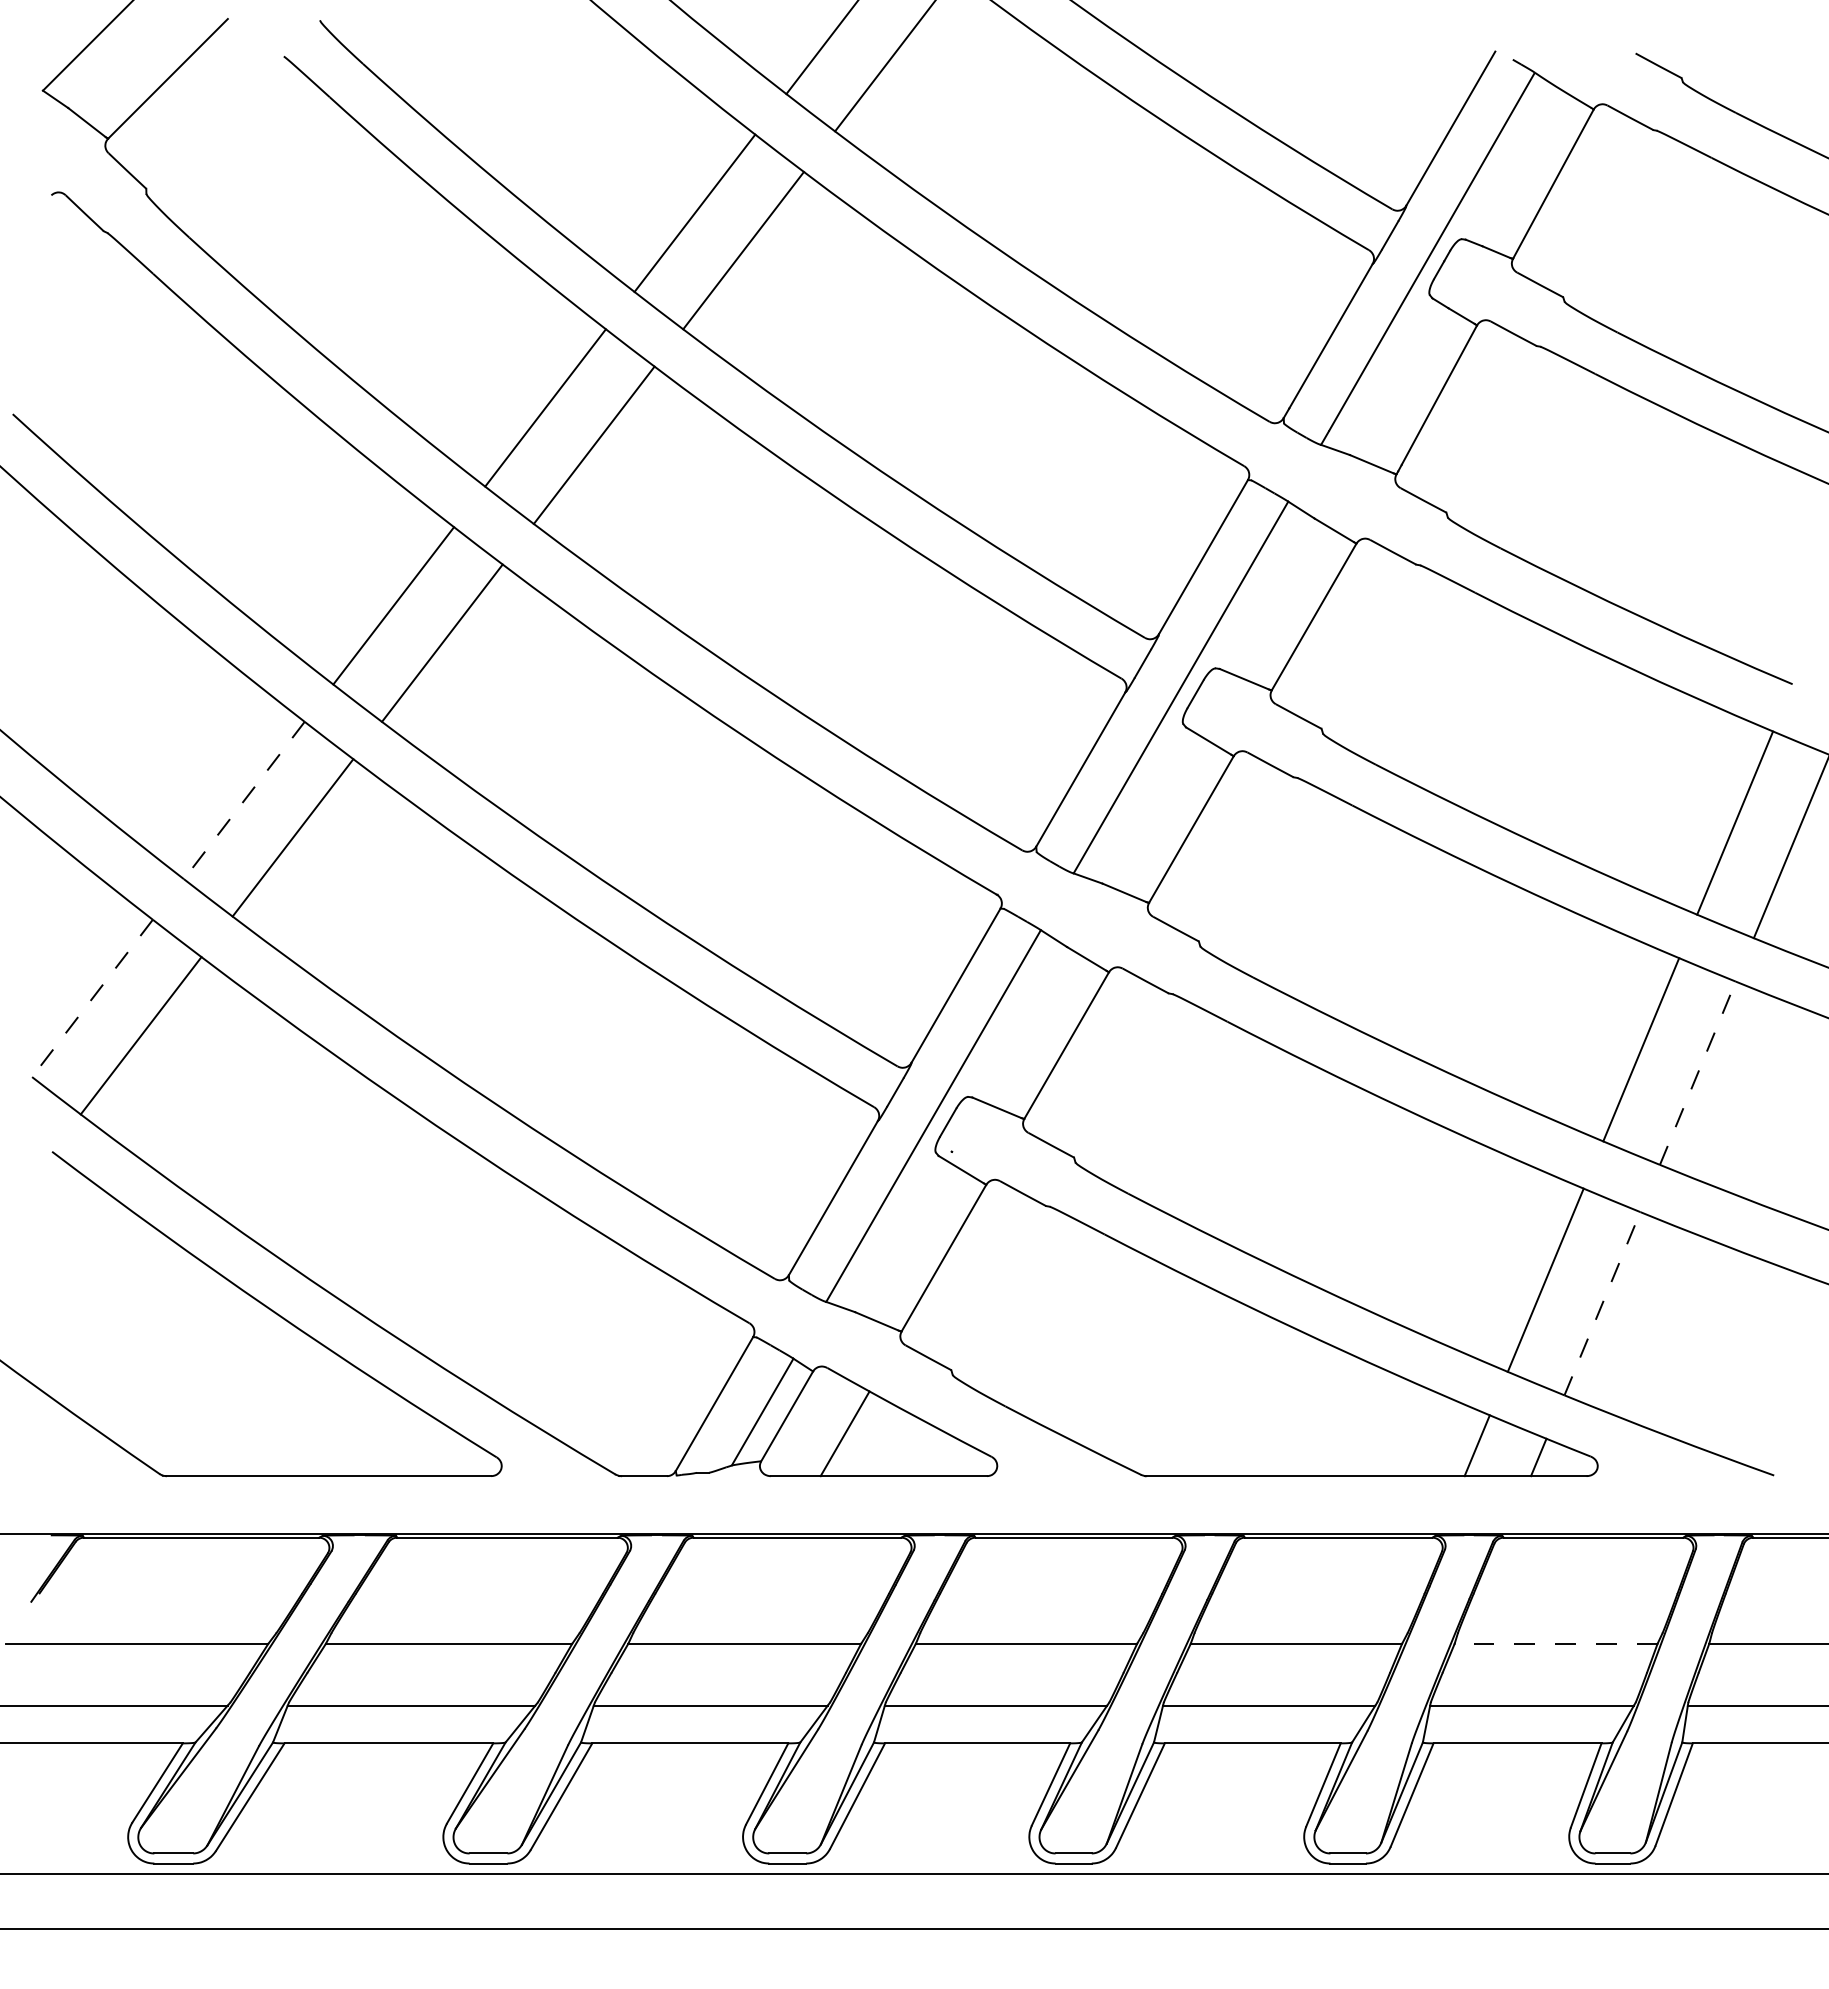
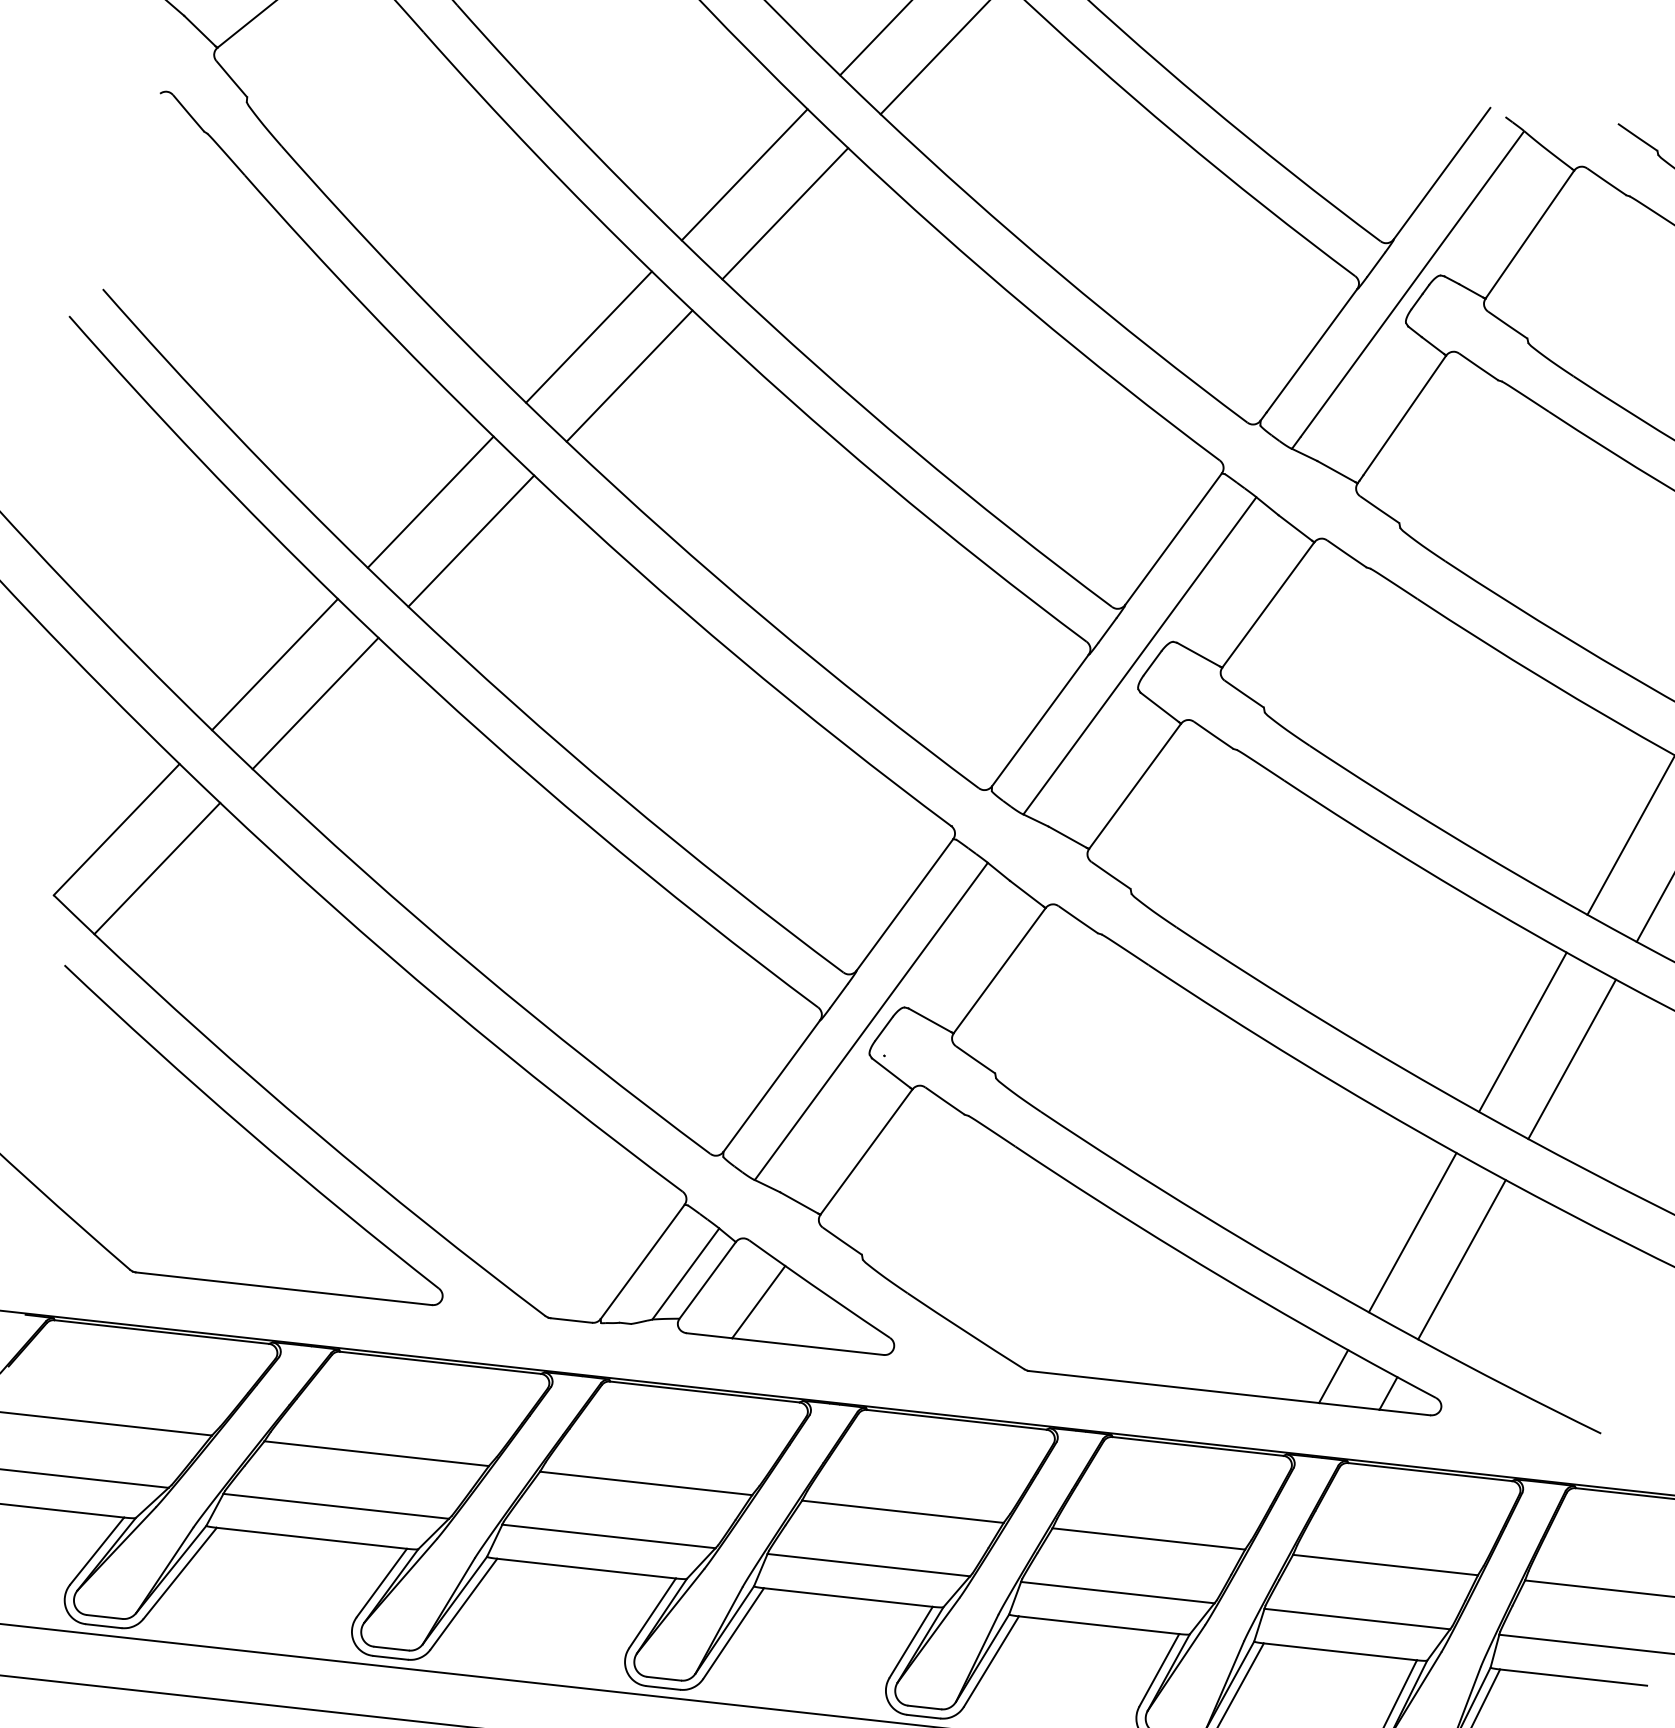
line: (244, 800) -> (275, 664), dashed -> solid
line: (92, 998) -> (116, 829), dashed -> solid
line: (1698, 1072) -> (1572, 1058), dashed -> solid
line: (1602, 1303) -> (1462, 1259), dashed -> solid
line: (1555, 1643) -> (1385, 1564), dashed -> solid

